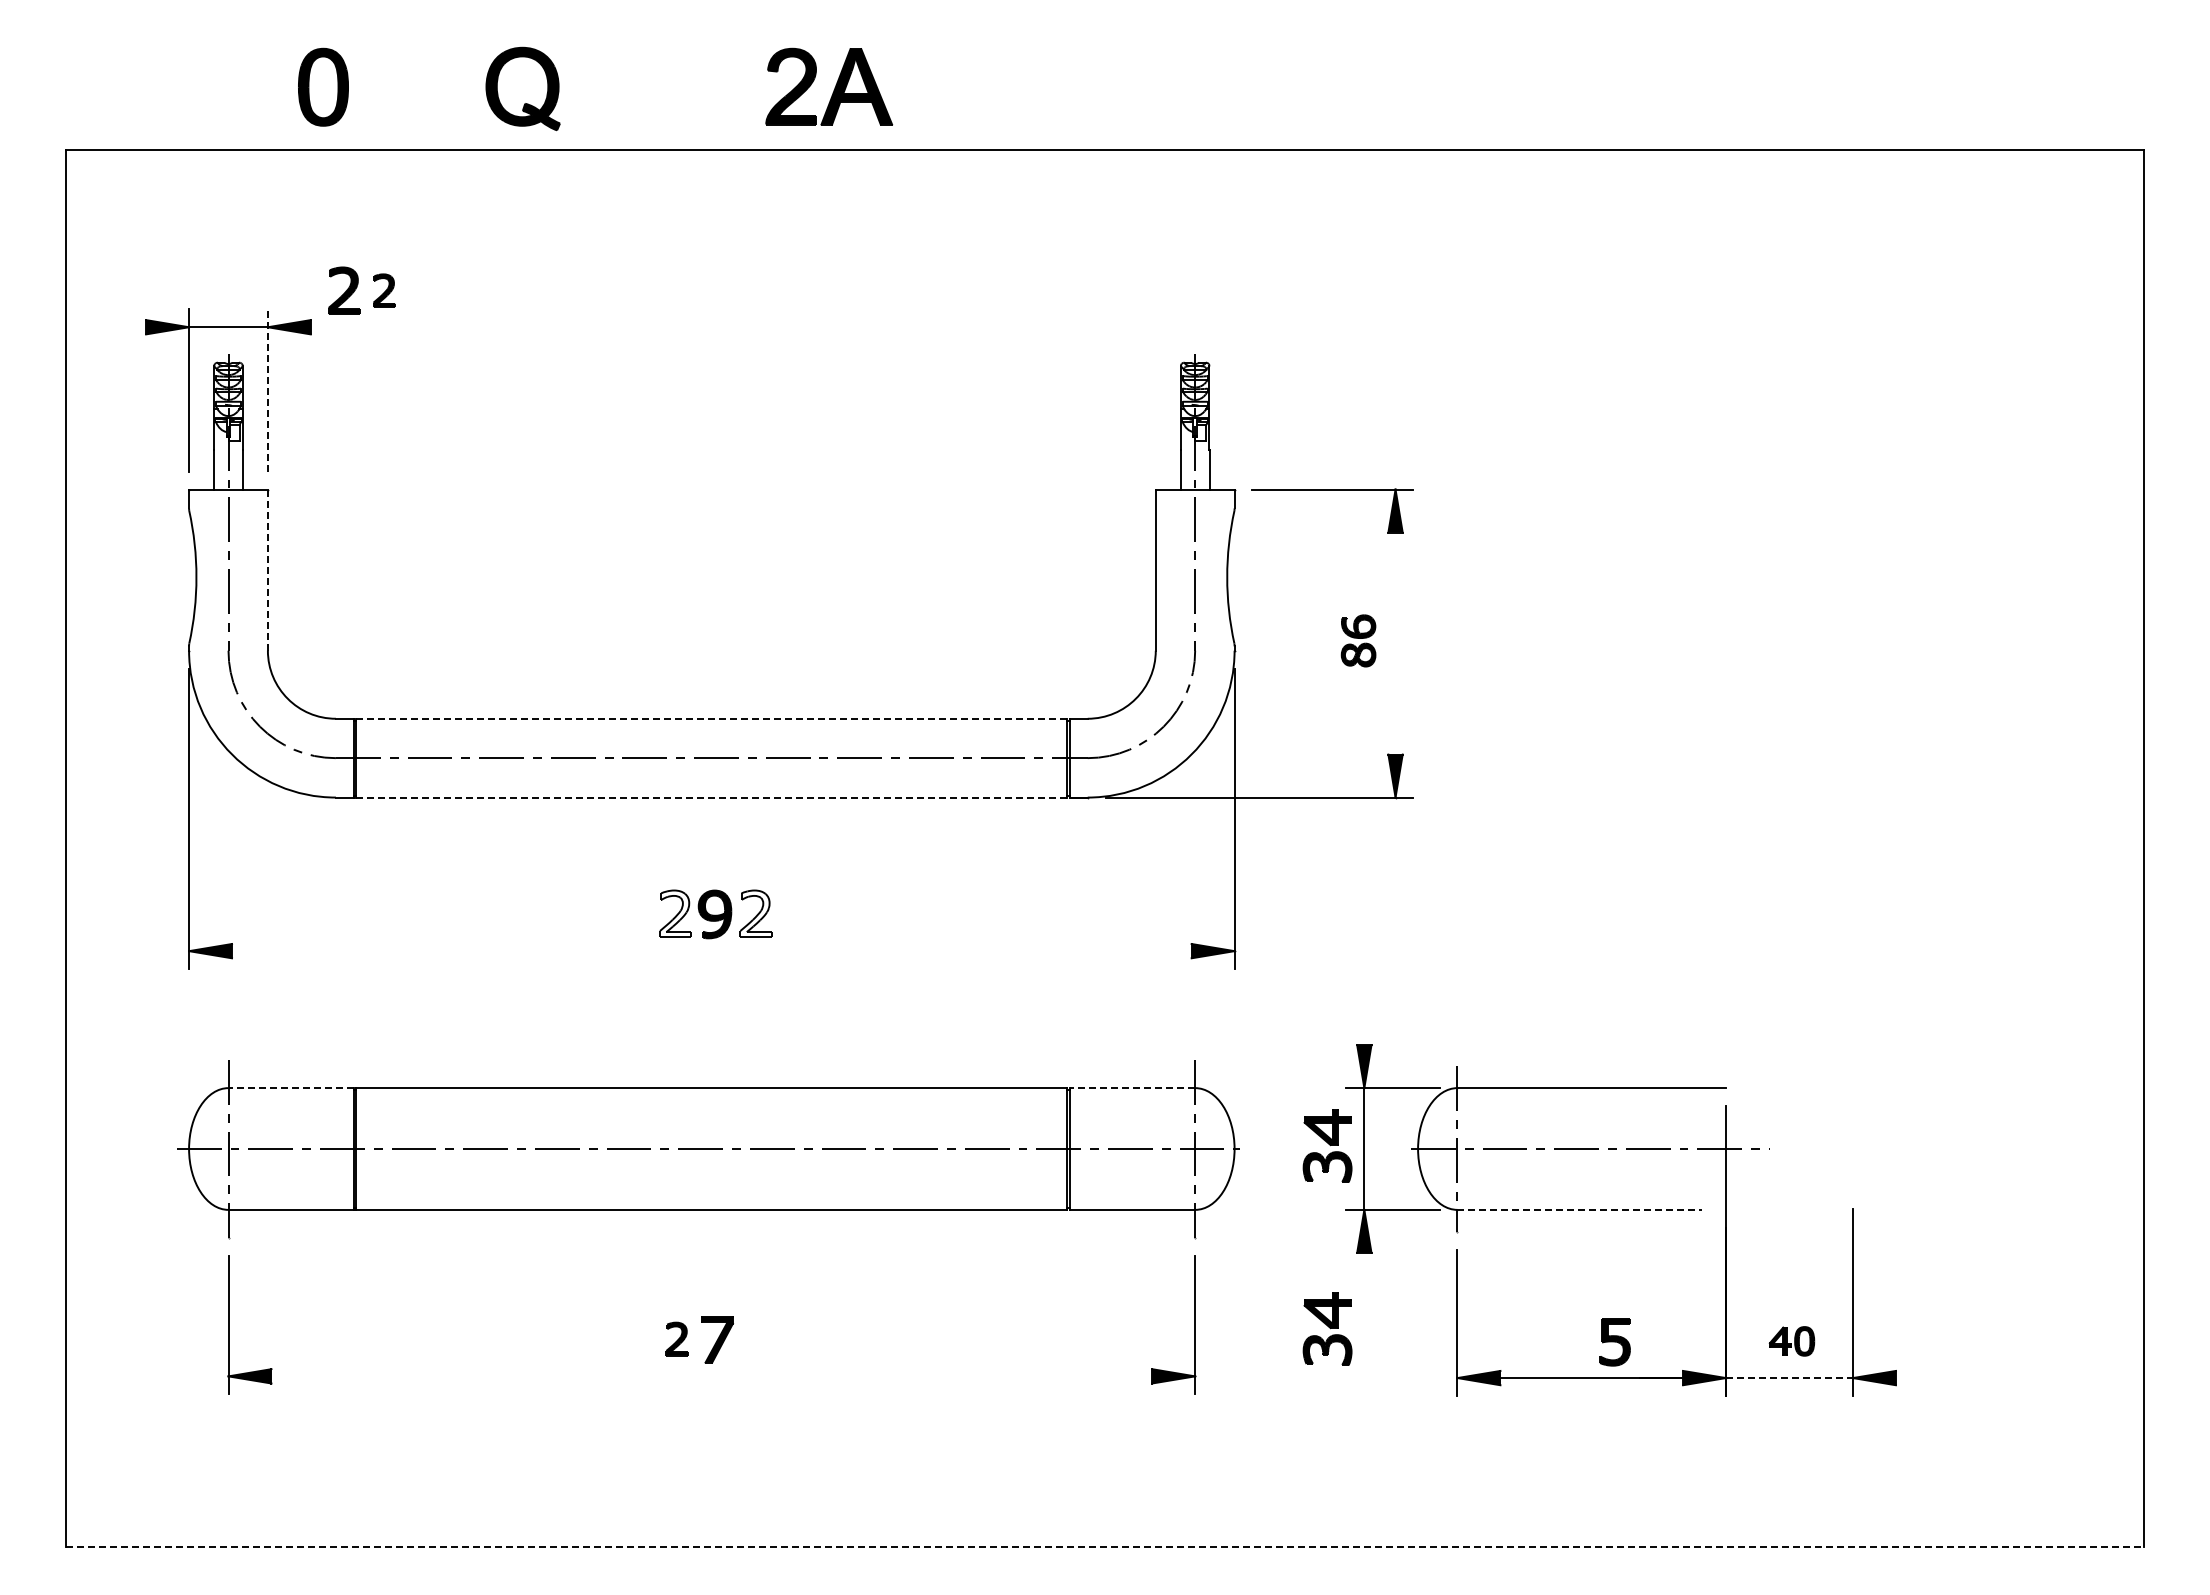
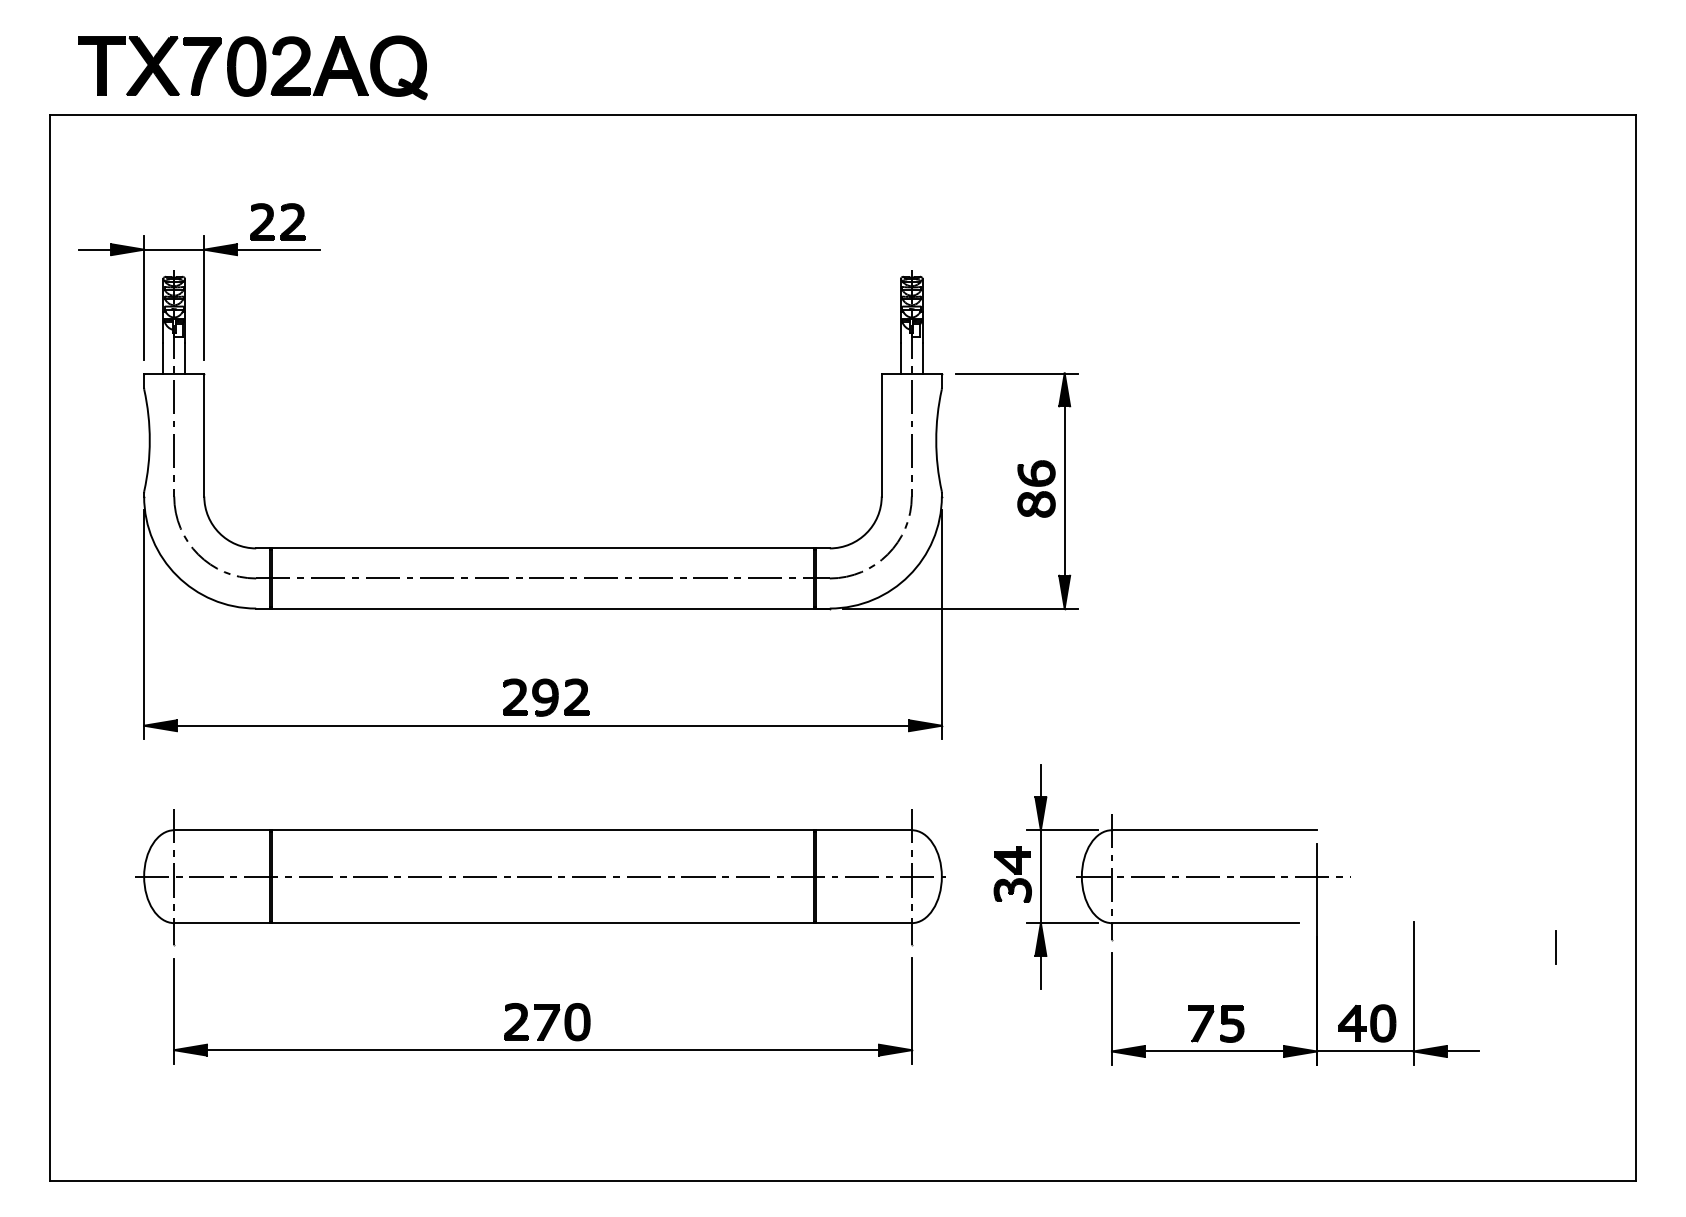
part: (196, 86) -> (149, 66), added
part: (829, 86) -> (319, 66), moved
part: (384, 290) -> (293, 221), size x1.43
line: (124, 327) -> (94, 249), added
line: (365, 327) -> (278, 249), added
line: (267, 389) -> (203, 297), dashed -> solid
line: (267, 570) -> (203, 435), dashed -> solid
part: (1358, 640) -> (1036, 488), size x1.43
line: (1395, 643) -> (1064, 490), added
line: (711, 718) -> (542, 548), dashed -> solid
line: (712, 797) -> (543, 608), dashed -> solid
fill: (675, 913) -> (515, 697), added
fill: (755, 913) -> (576, 697), added
line: (711, 951) -> (542, 726), added
line: (1364, 1023) -> (1040, 780), added
line: (291, 1088) -> (222, 830), dashed -> solid
line: (1132, 1088) -> (863, 830), dashed -> solid
line: (1580, 1209) -> (1205, 922), dashed -> solid
line: (2039, 1241) -> (1556, 947), added
line: (1364, 1273) -> (1040, 971), added
part: (1327, 1328) -> (1012, 1013), removed
part: (677, 1338) -> (516, 1021), size x1.43
part: (756, 1339) -> (577, 1022), added
part: (1574, 1341) -> (1201, 1023), added
part: (1791, 1341) -> (1366, 1023), size x1.67
line: (711, 1376) -> (542, 1050), added
line: (1790, 1378) -> (1366, 1051), dashed -> solid
line: (1916, 1378) -> (1462, 1051), added
line: (1104, 1547) -> (842, 1180), dashed -> solid

